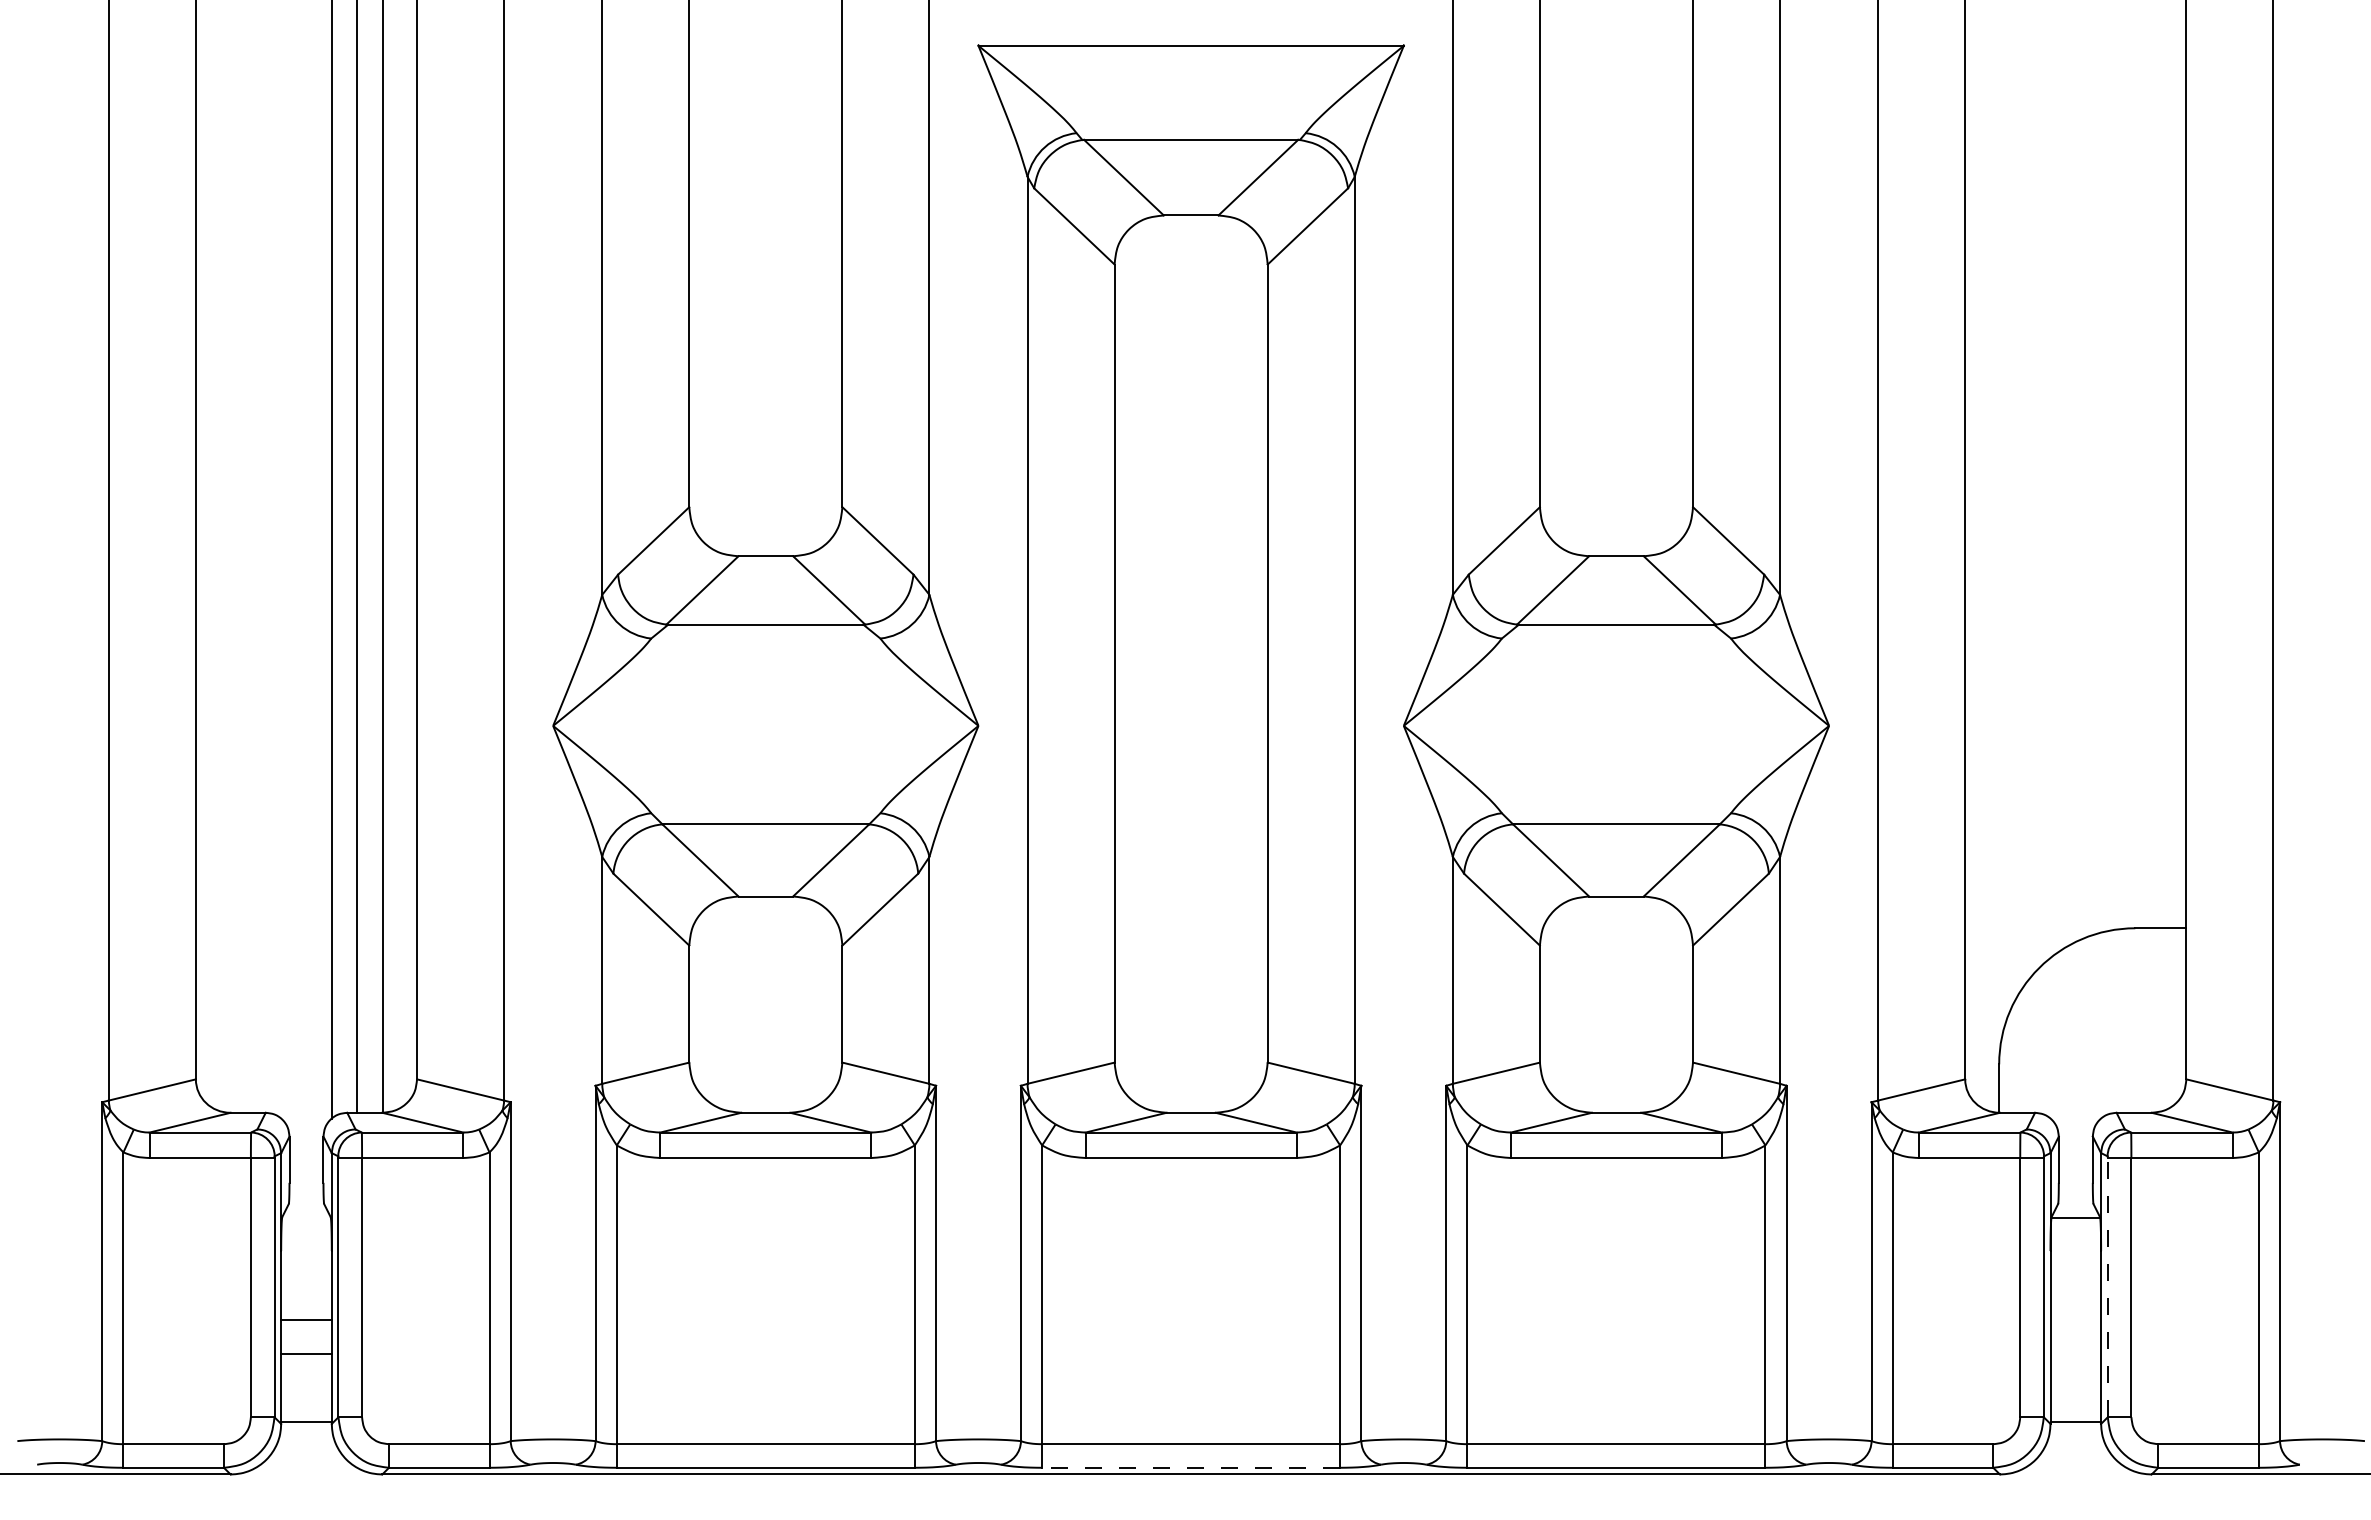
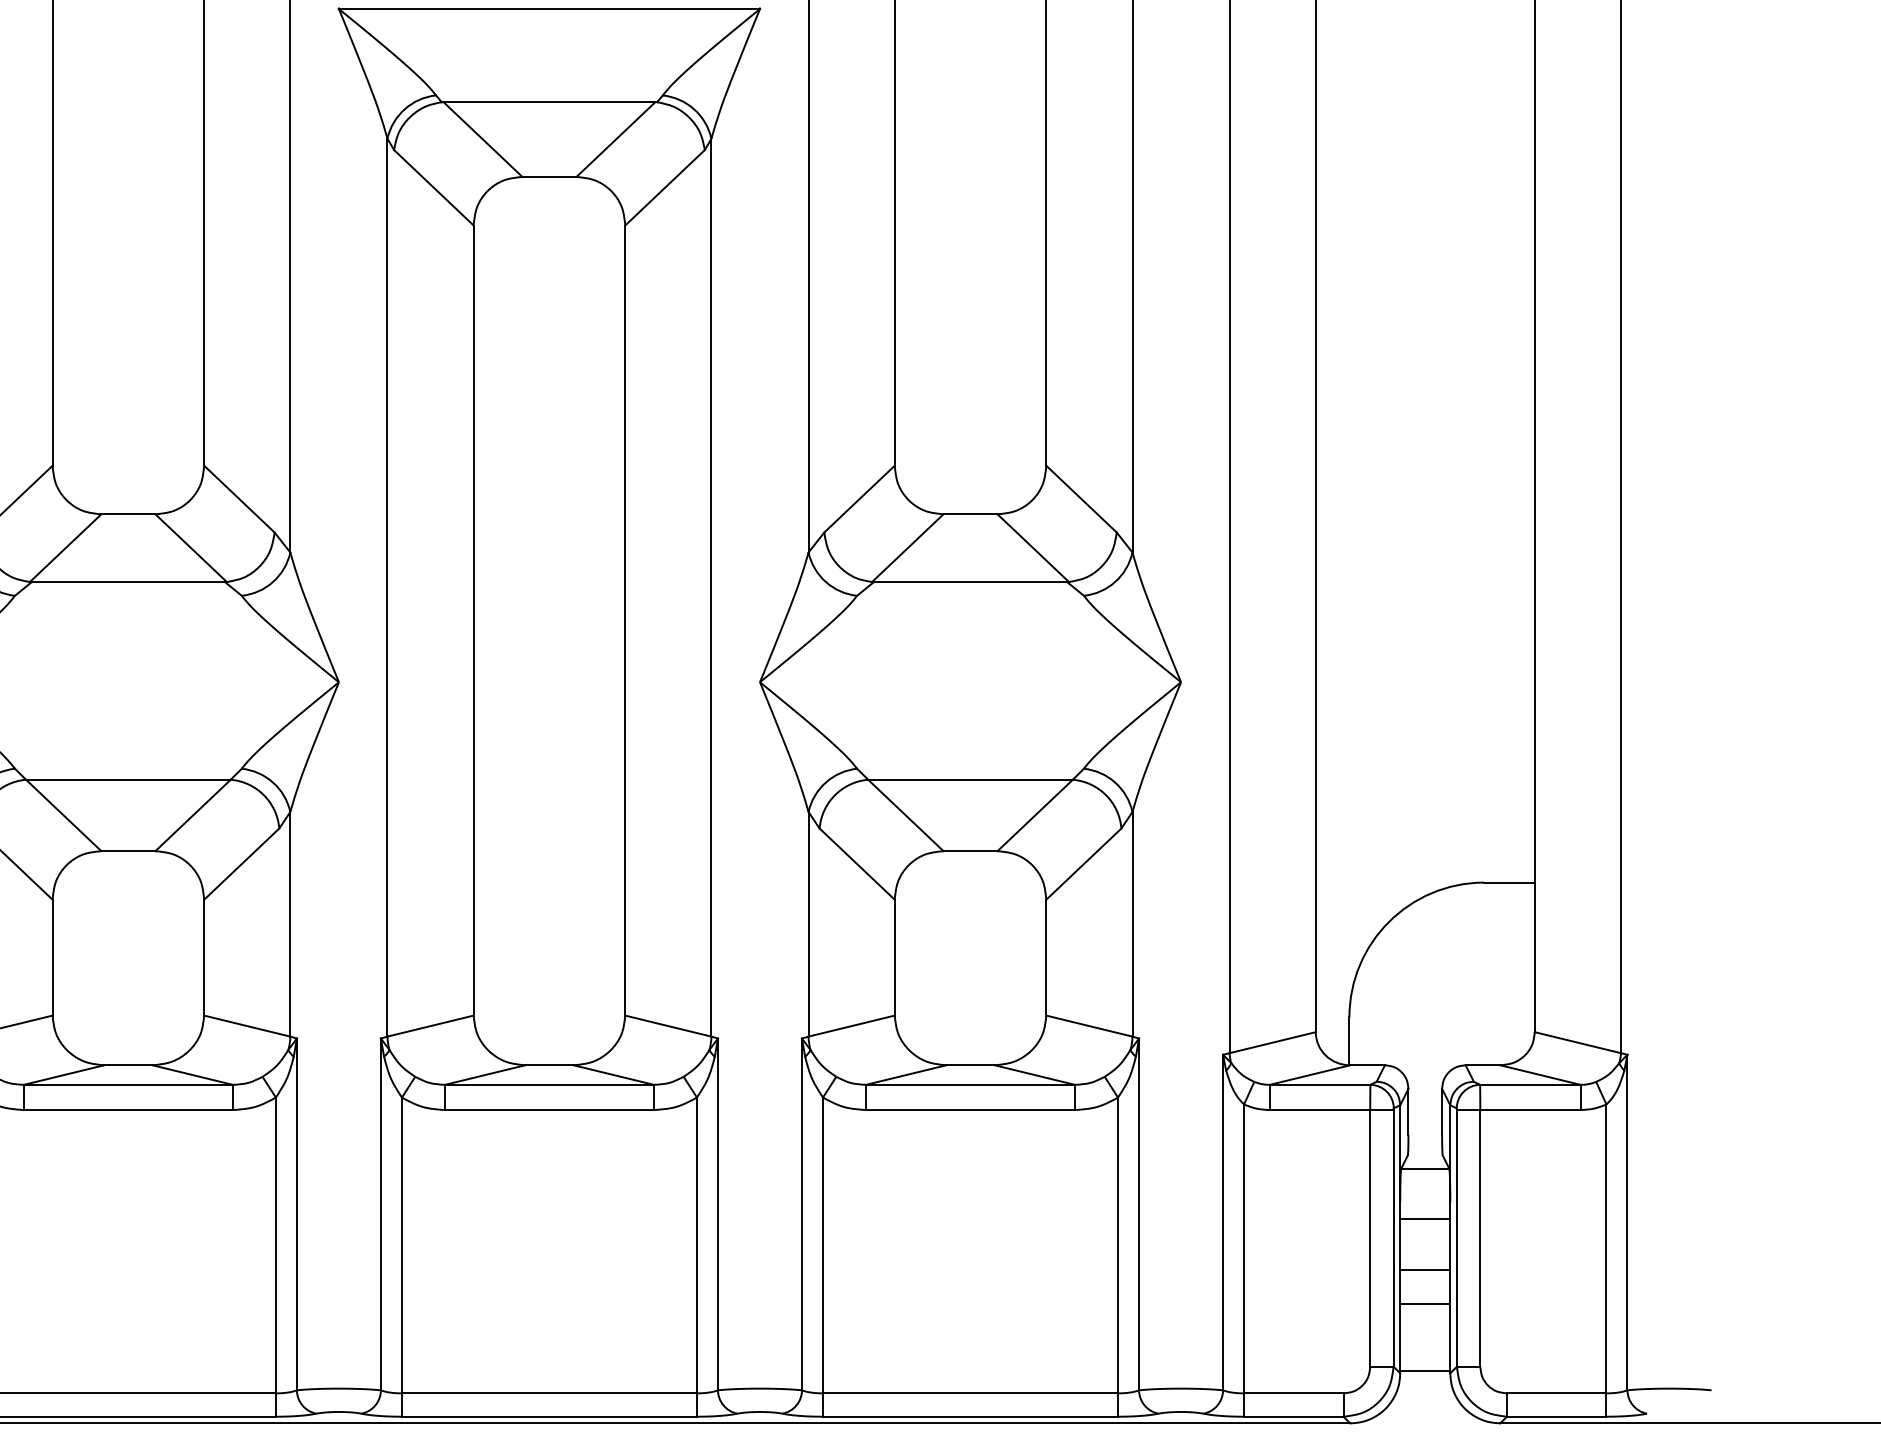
line: (2075, 1268) -> (1424, 1219), added
line: (2107, 1287) -> (1456, 1238), dashed -> solid
line: (2075, 1319) -> (1424, 1269), added
line: (2075, 1353) -> (1424, 1303), added
line: (1190, 1467) -> (548, 1416), dashed -> solid

